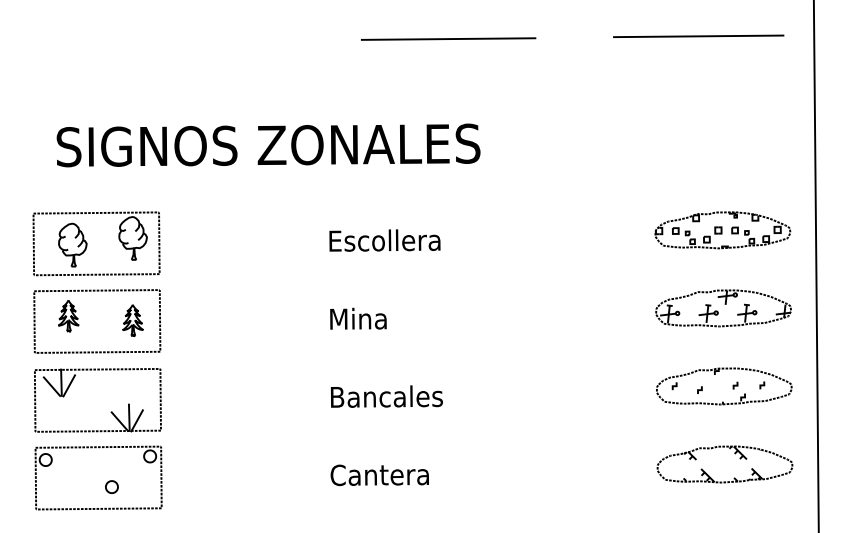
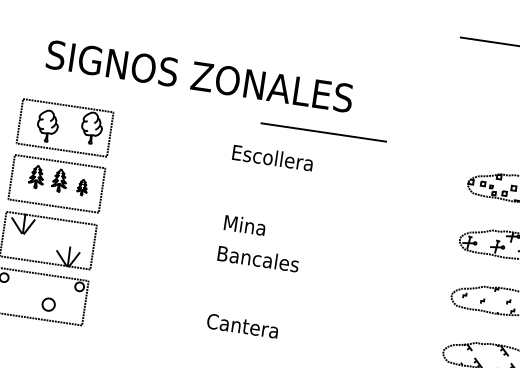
line: (448, 38) -> (323, 132), moved
part: (100, 316) -> (59, 180), added
text: (358, 318) -> (245, 225), moved
part: (132, 320) -> (82, 187), size x0.7
text: (386, 396) -> (258, 258), moved
part: (111, 486) -> (48, 304), size x1.4

